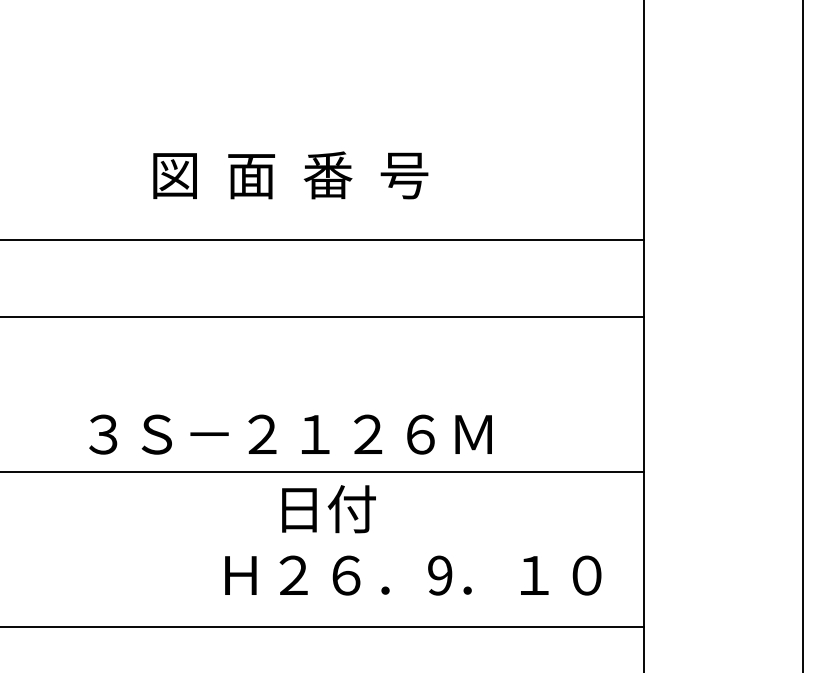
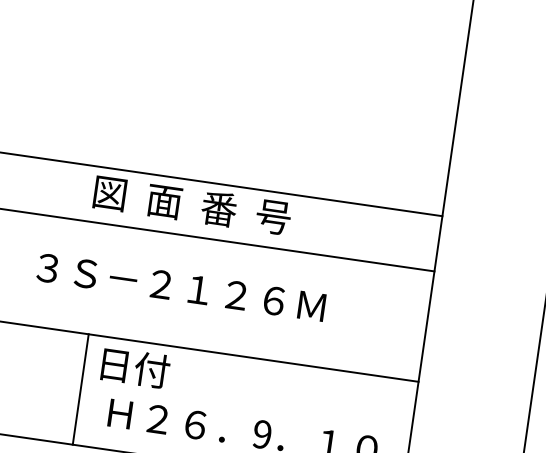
text: (290, 175) -> (192, 205), moved
text: (290, 434) -> (181, 287), moved
text: (328, 509) -> (135, 368), moved
line: (181, 549) -> (80, 389), added

